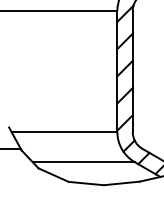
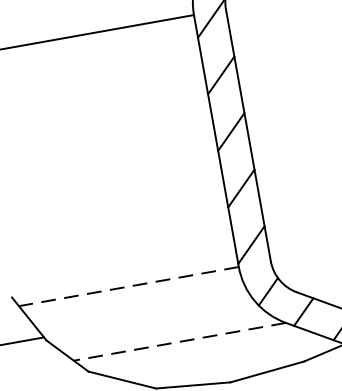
line: (64, 132) -> (129, 287), solid -> dashed
line: (83, 162) -> (179, 342), solid -> dashed

